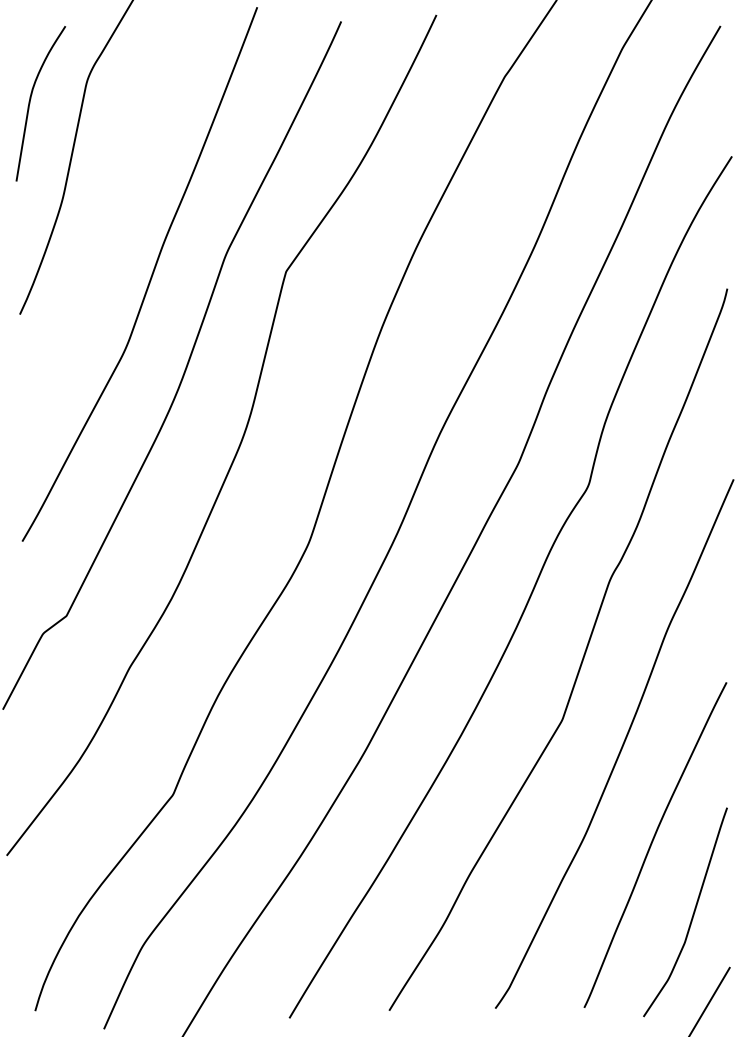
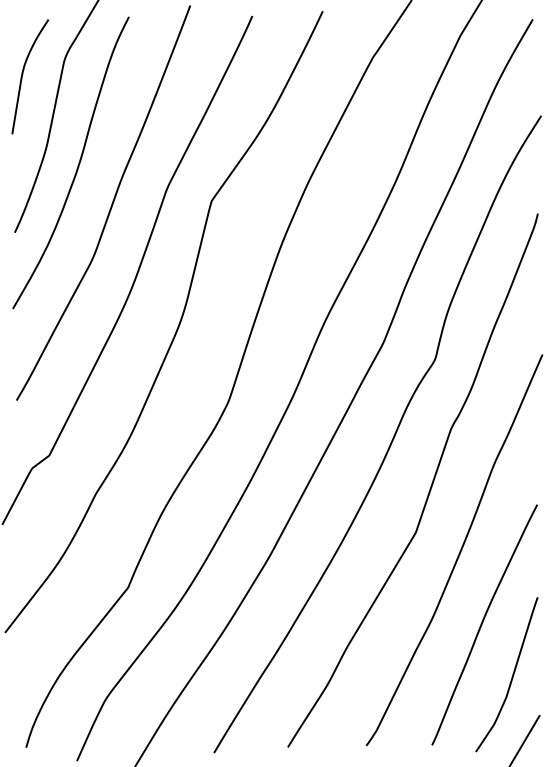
curve: (104, 223) -> (77, 165), added

